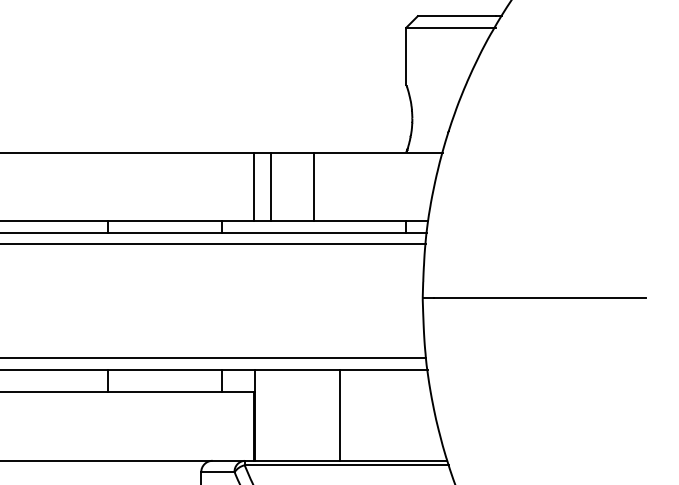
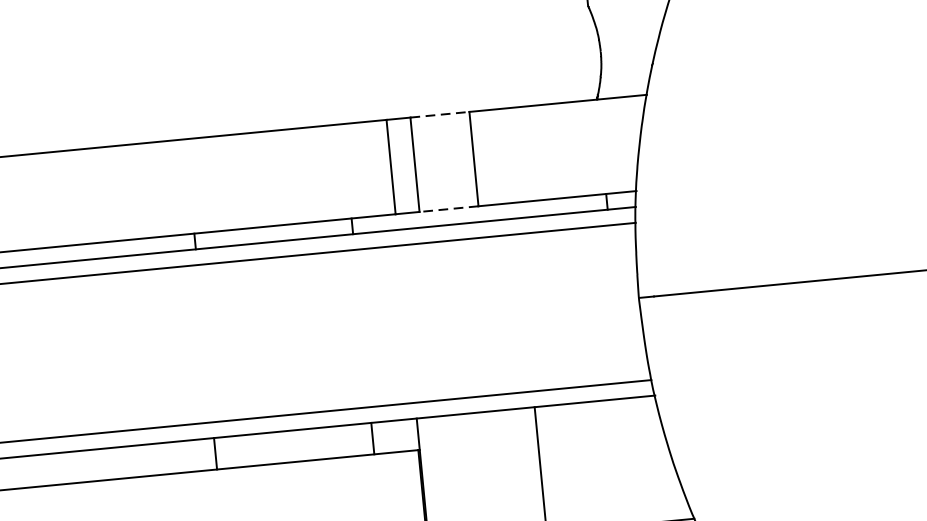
line: (292, 153) -> (440, 115), solid -> dashed
line: (292, 221) -> (449, 209), solid -> dashed

